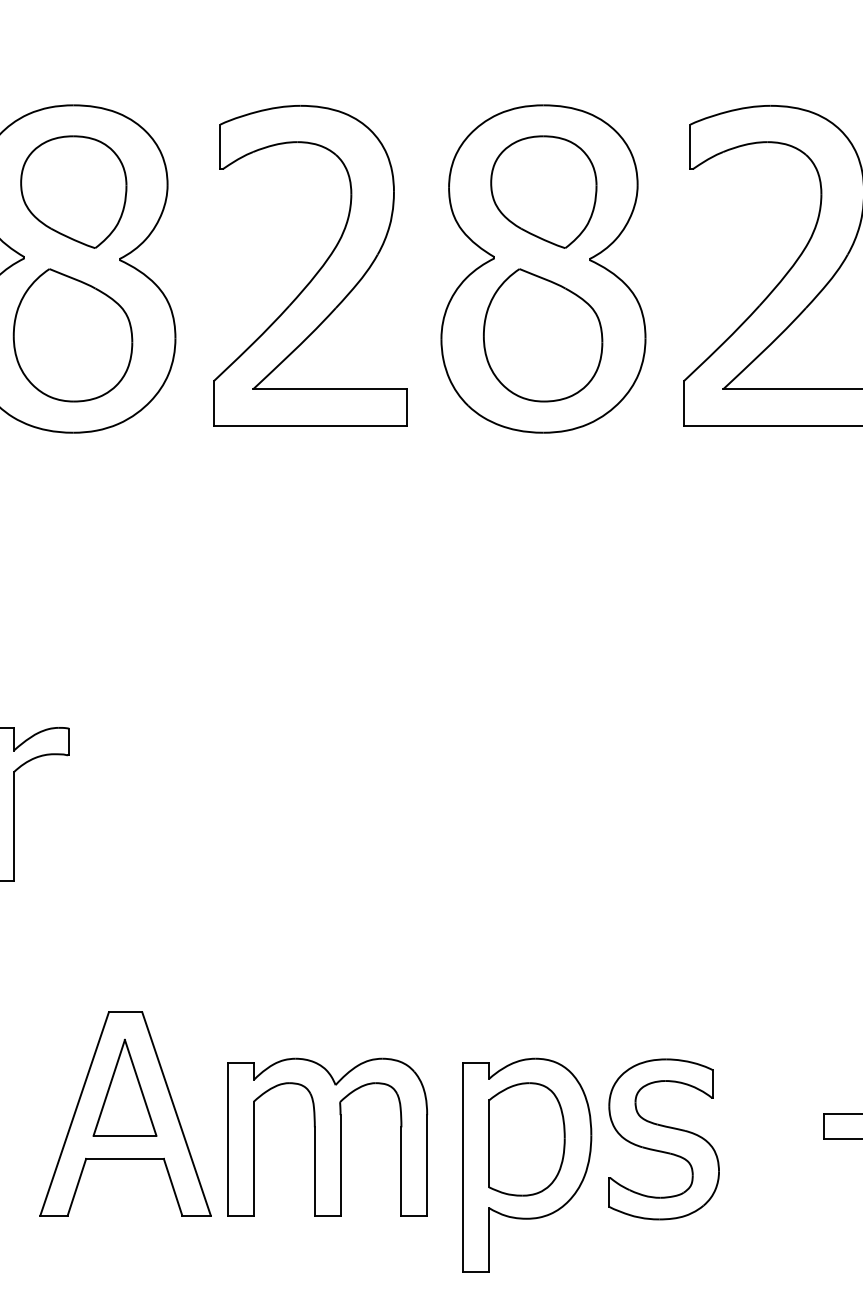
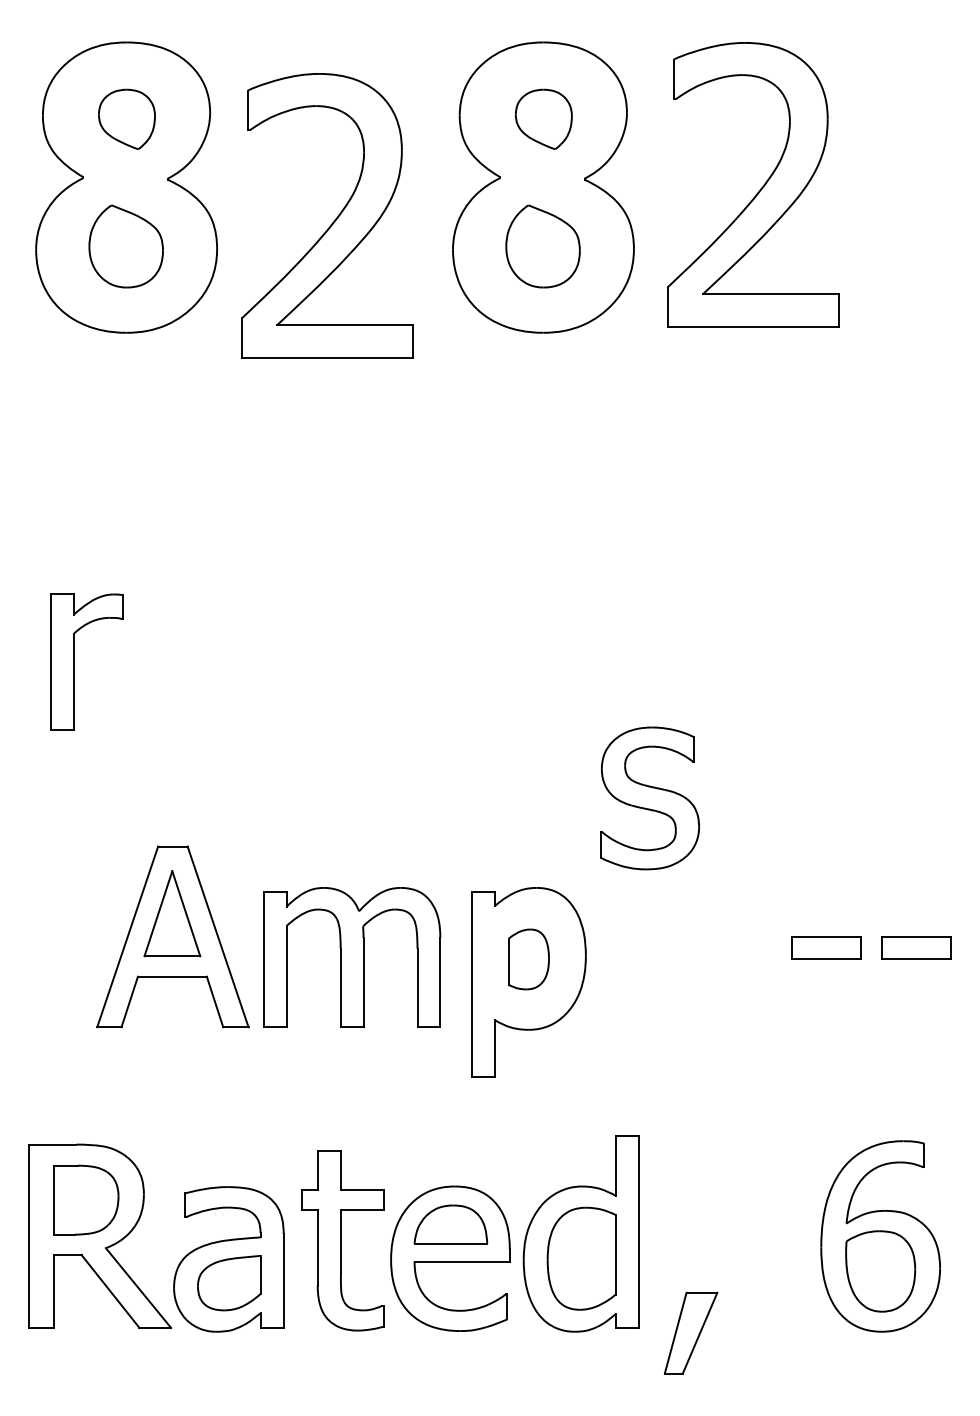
part: (73, 192) -> (126, 119), size x0.6
part: (543, 192) -> (543, 119), size x0.6
part: (317, 270) -> (334, 219), moved
part: (72, 335) -> (125, 246), size x0.7
part: (542, 335) -> (542, 246), size x0.7
part: (526, 1139) -> (528, 959), size x0.6
part: (663, 1139) -> (649, 798), moved

